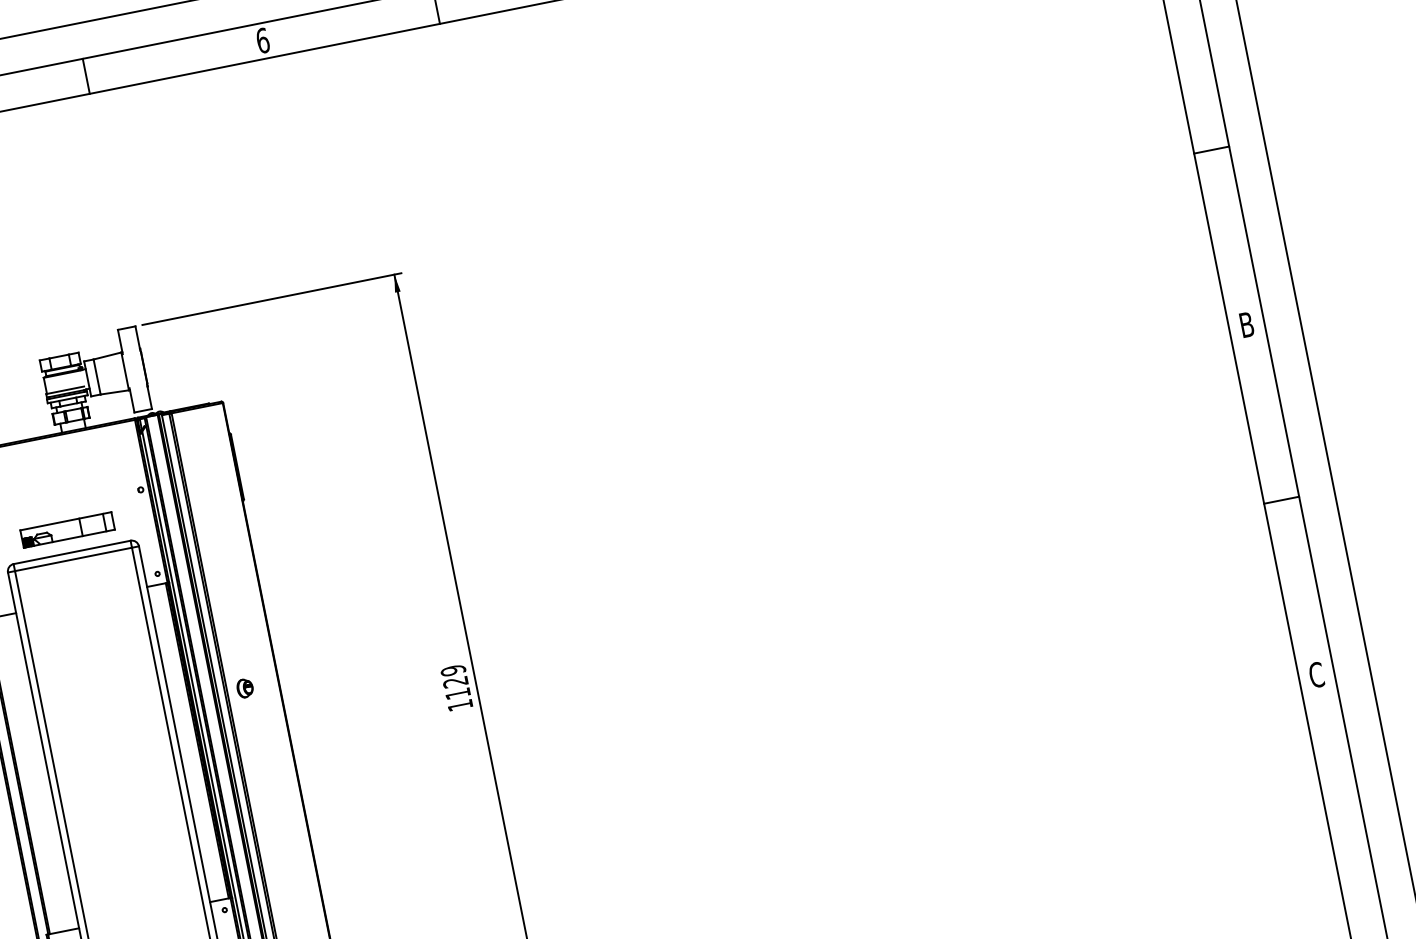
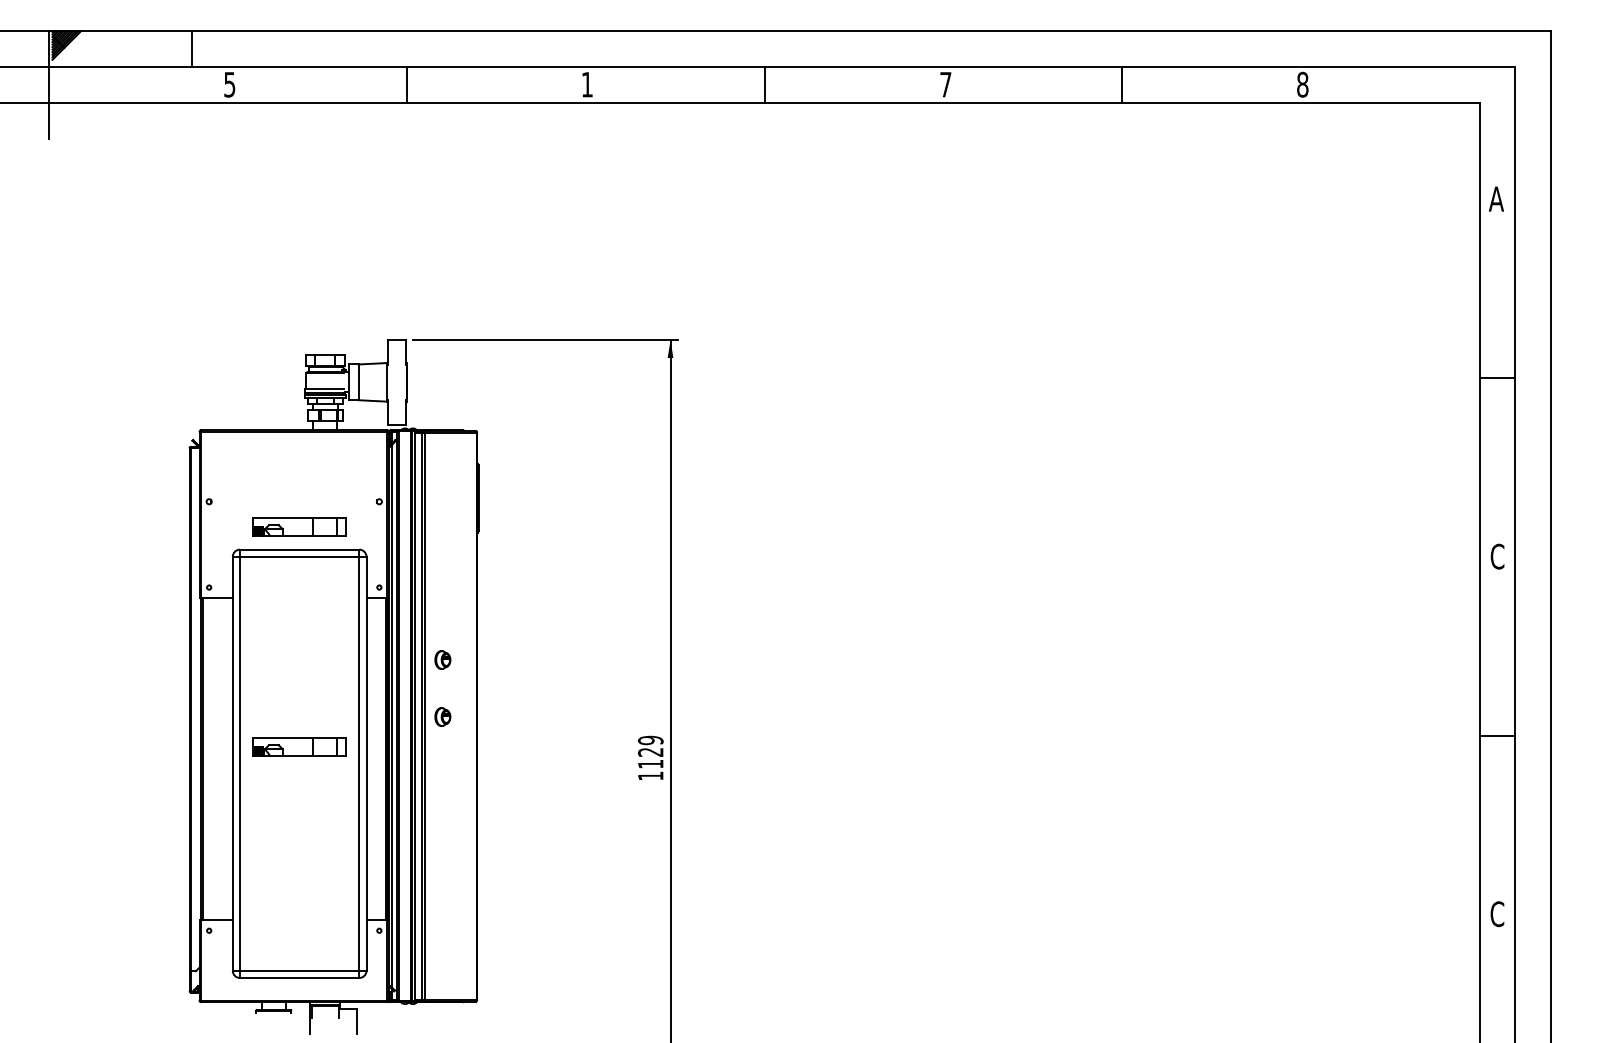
text: (263, 40) -> (587, 84), 6 -> 1
text: (1246, 324) -> (1497, 556), B -> C
part: (233, 632) -> (442, 659), added
part: (110, 745) -> (299, 746), added

